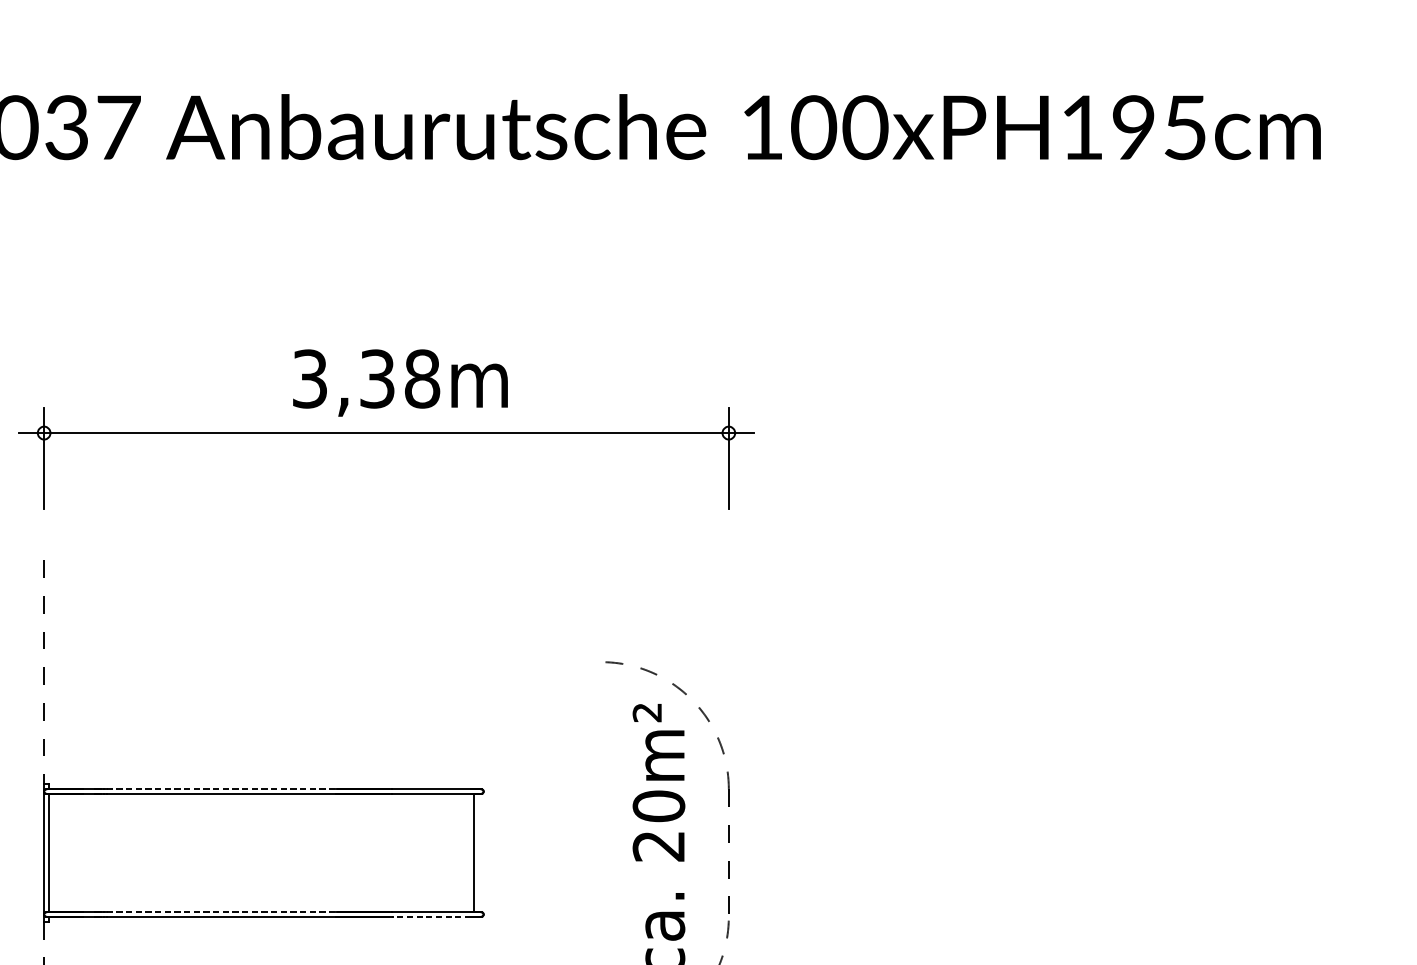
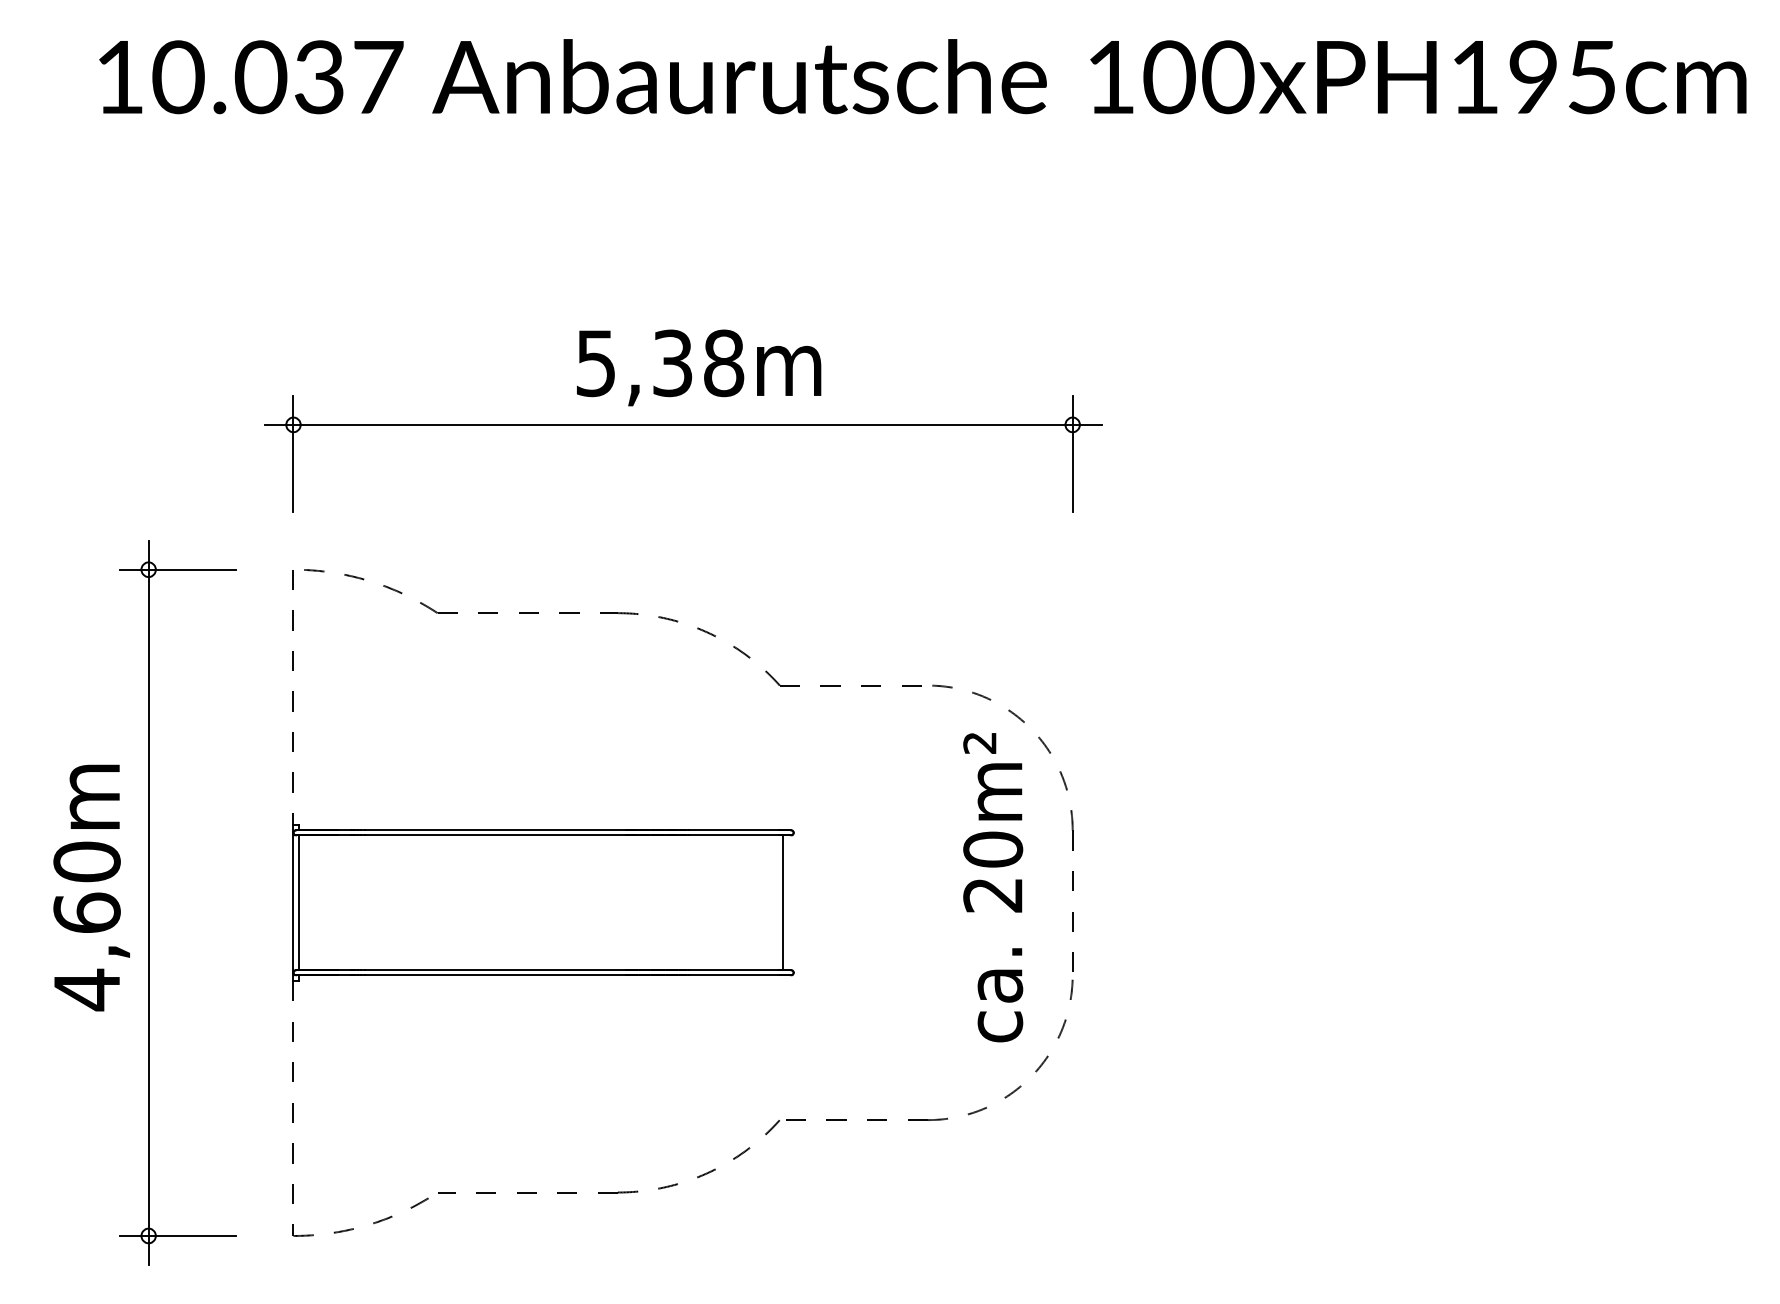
text: (310, 378) -> (596, 362), 3,38m -> 5,38m
part: (324, 598) -> (612, 613), added
line: (221, 789) -> (495, 830), dashed -> solid
line: (221, 912) -> (495, 970), dashed -> solid
line: (431, 916) -> (734, 975), dashed -> solid

